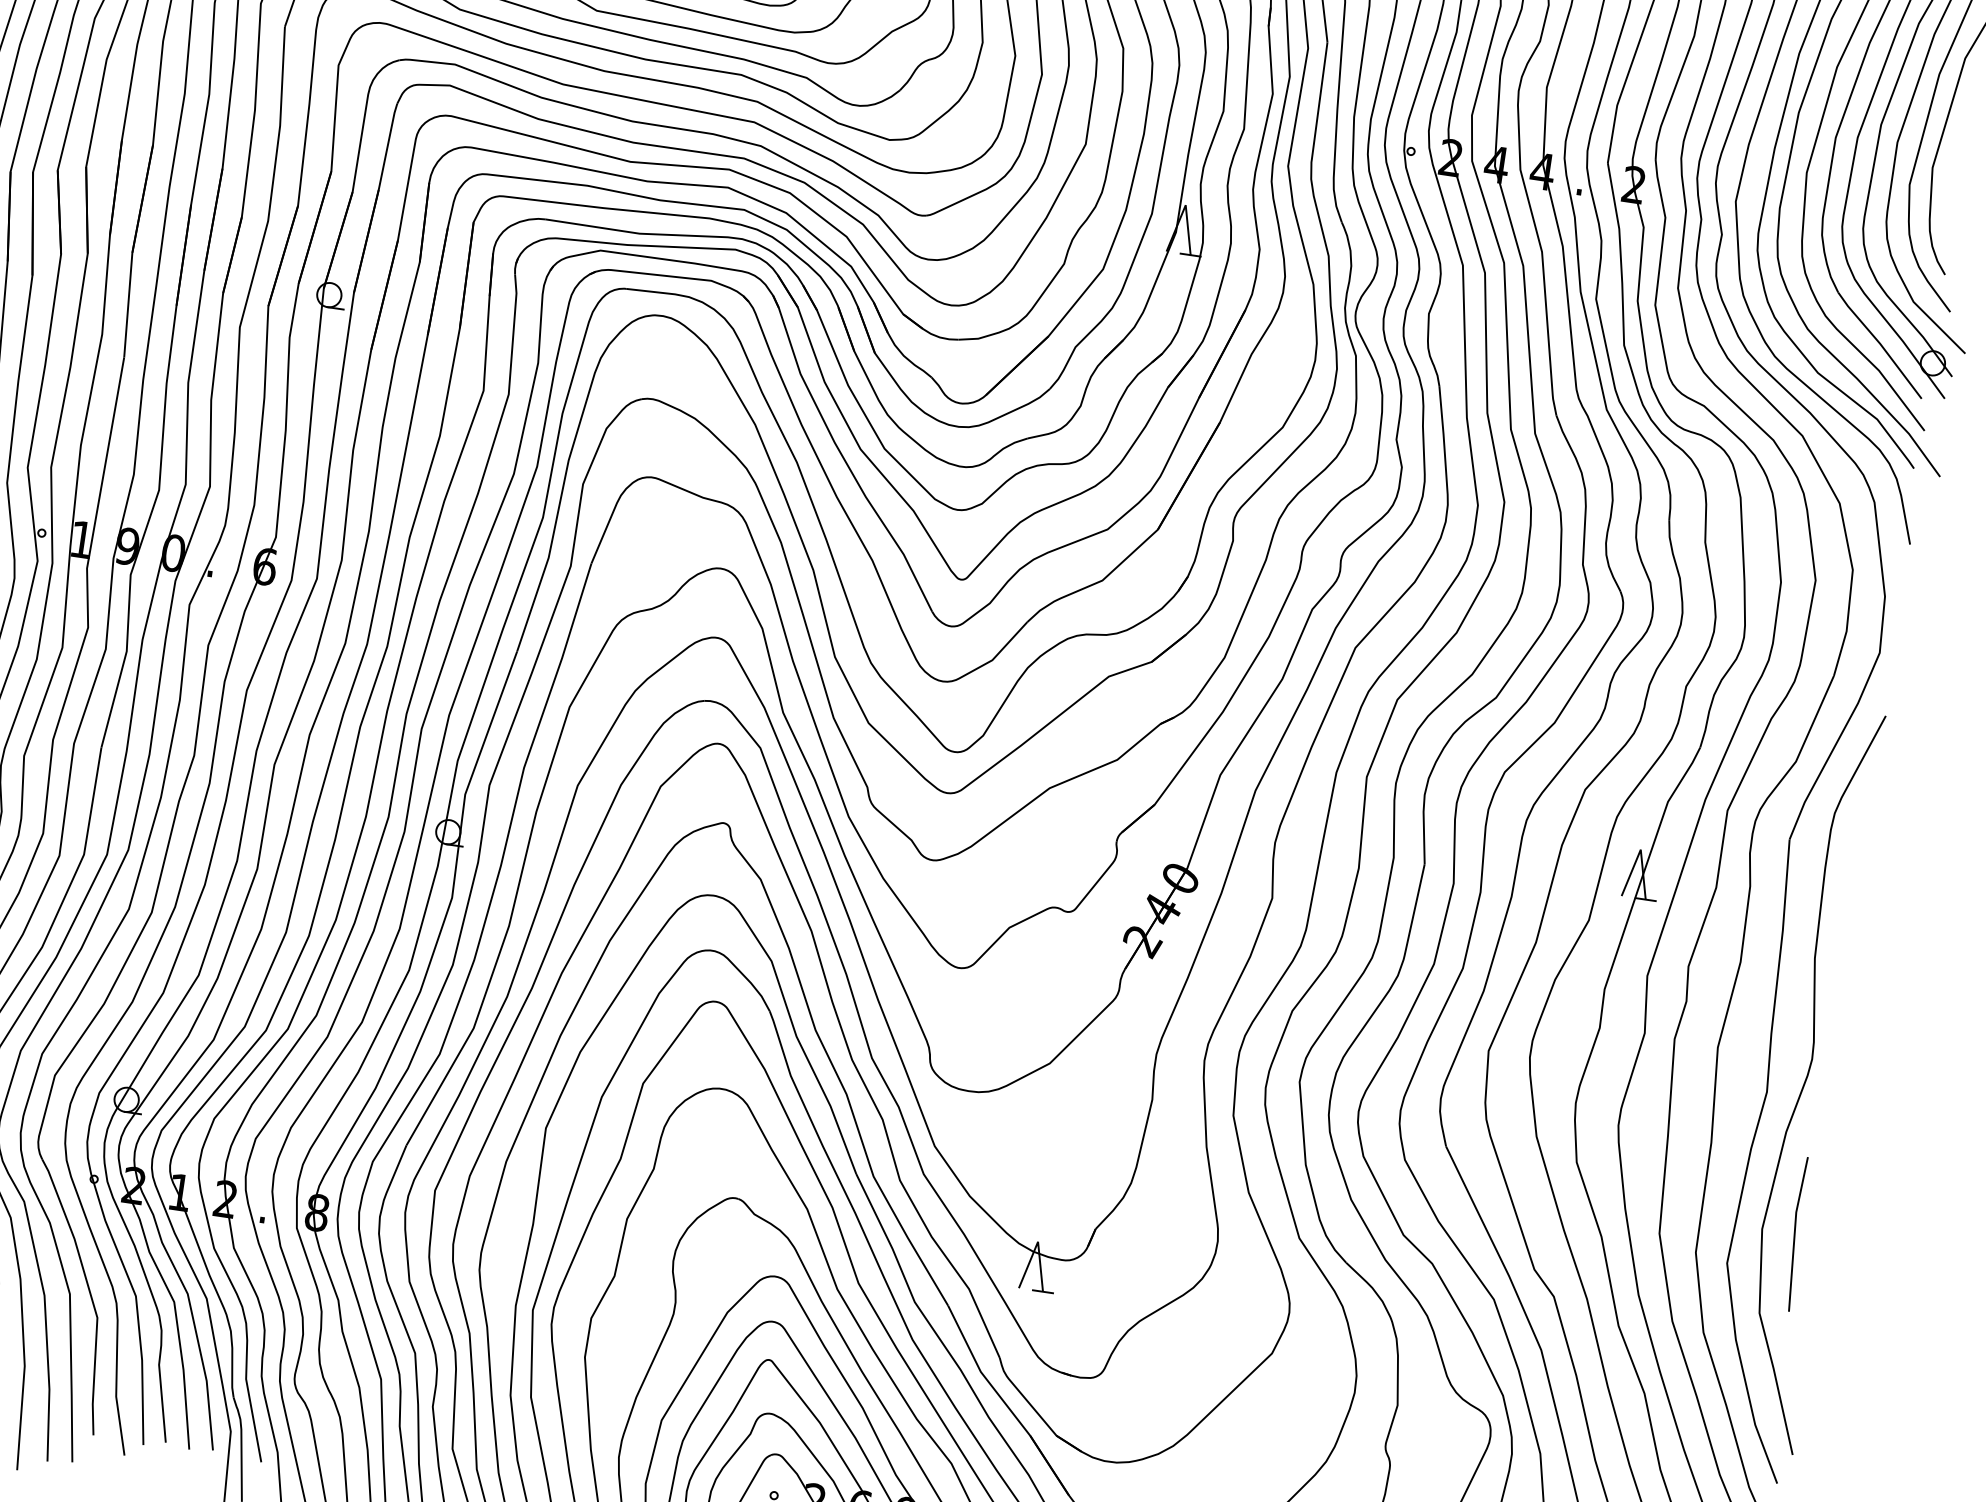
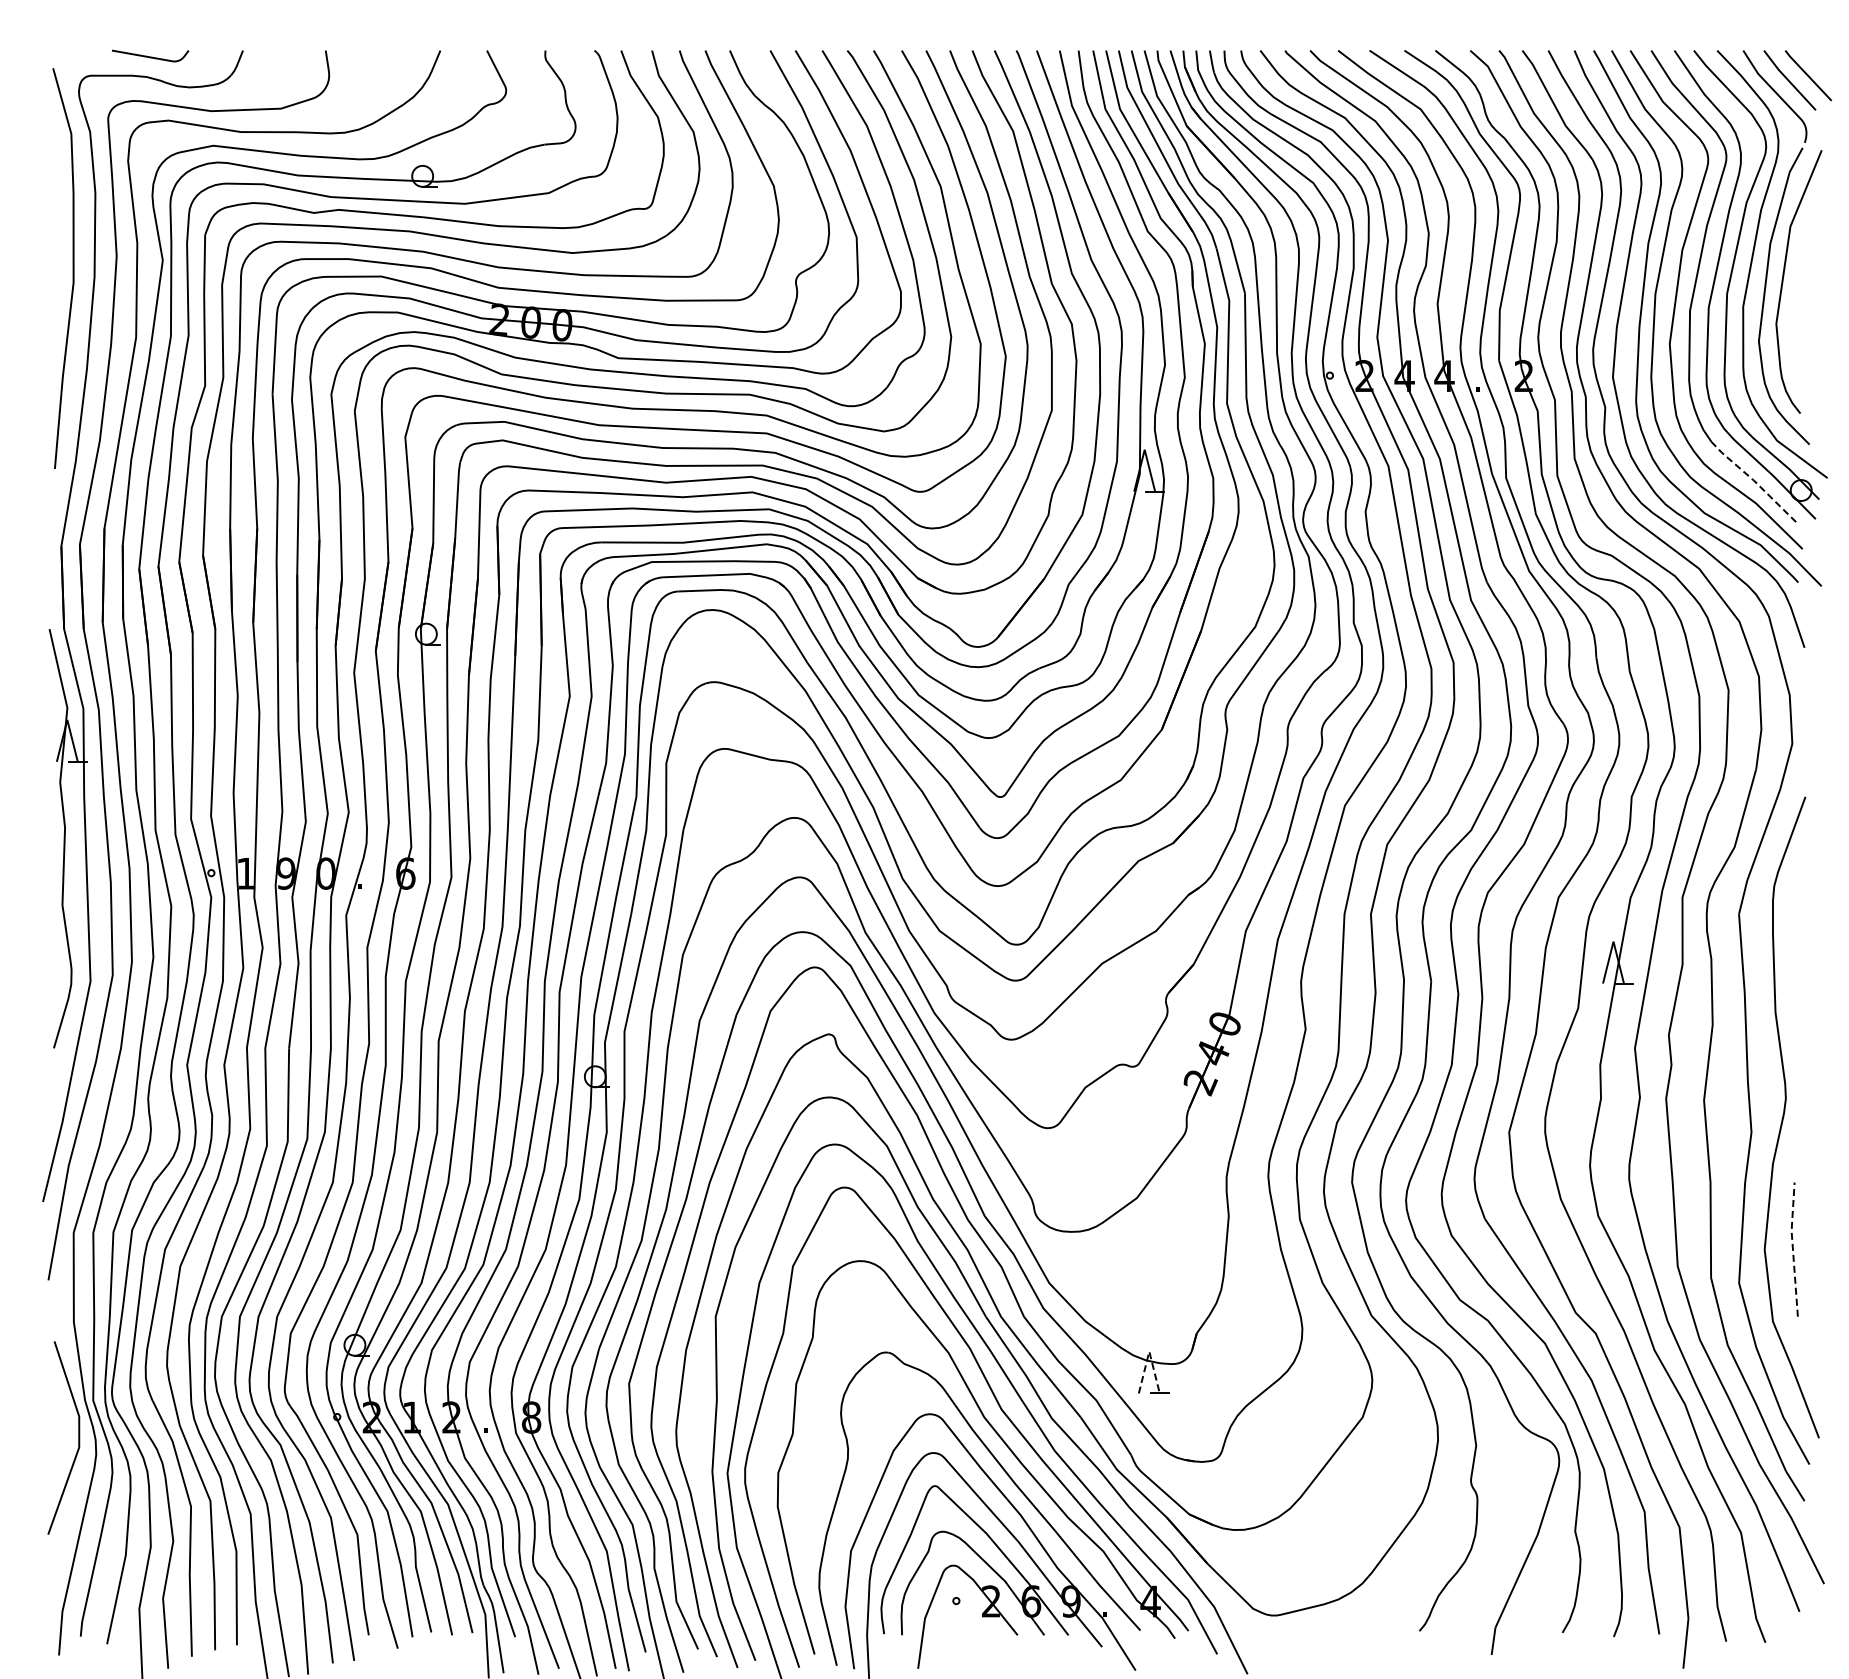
line: (1879, 343) -> (1753, 480), solid -> dashed
line: (1794, 1232) -> (1792, 1248), solid -> dashed
line: (1038, 1241) -> (1149, 1351), solid -> dashed

